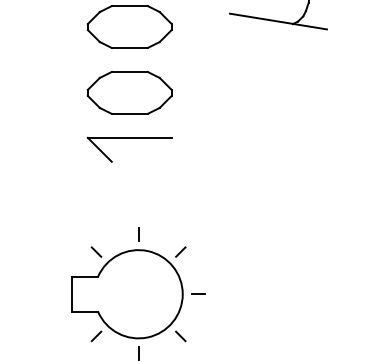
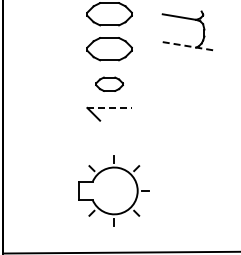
line: (278, 21) -> (188, 46), solid -> dashed
part: (129, 93) -> (109, 84), size x0.6
line: (131, 136) -> (110, 107), solid -> dashed

